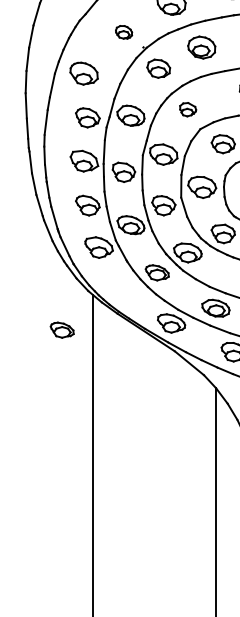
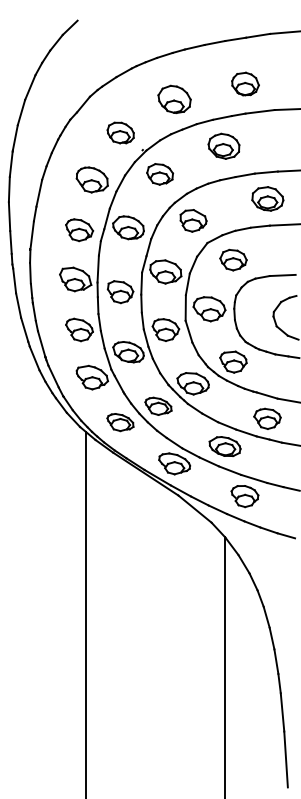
part: (123, 31) -> (120, 132), size x1.43
part: (201, 46) -> (223, 145), moved
part: (83, 73) -> (91, 179), moved
part: (188, 109) -> (193, 220), size x1.43
part: (62, 330) -> (120, 422), moved

